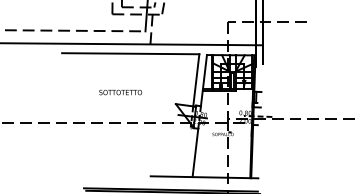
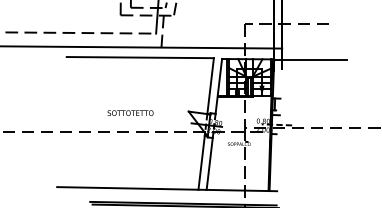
line: (288, 55) -> (309, 59), added
text: (120, 92) -> (130, 113), moved
line: (187, 151) -> (201, 162), added
line: (101, 175) -> (108, 188), added

